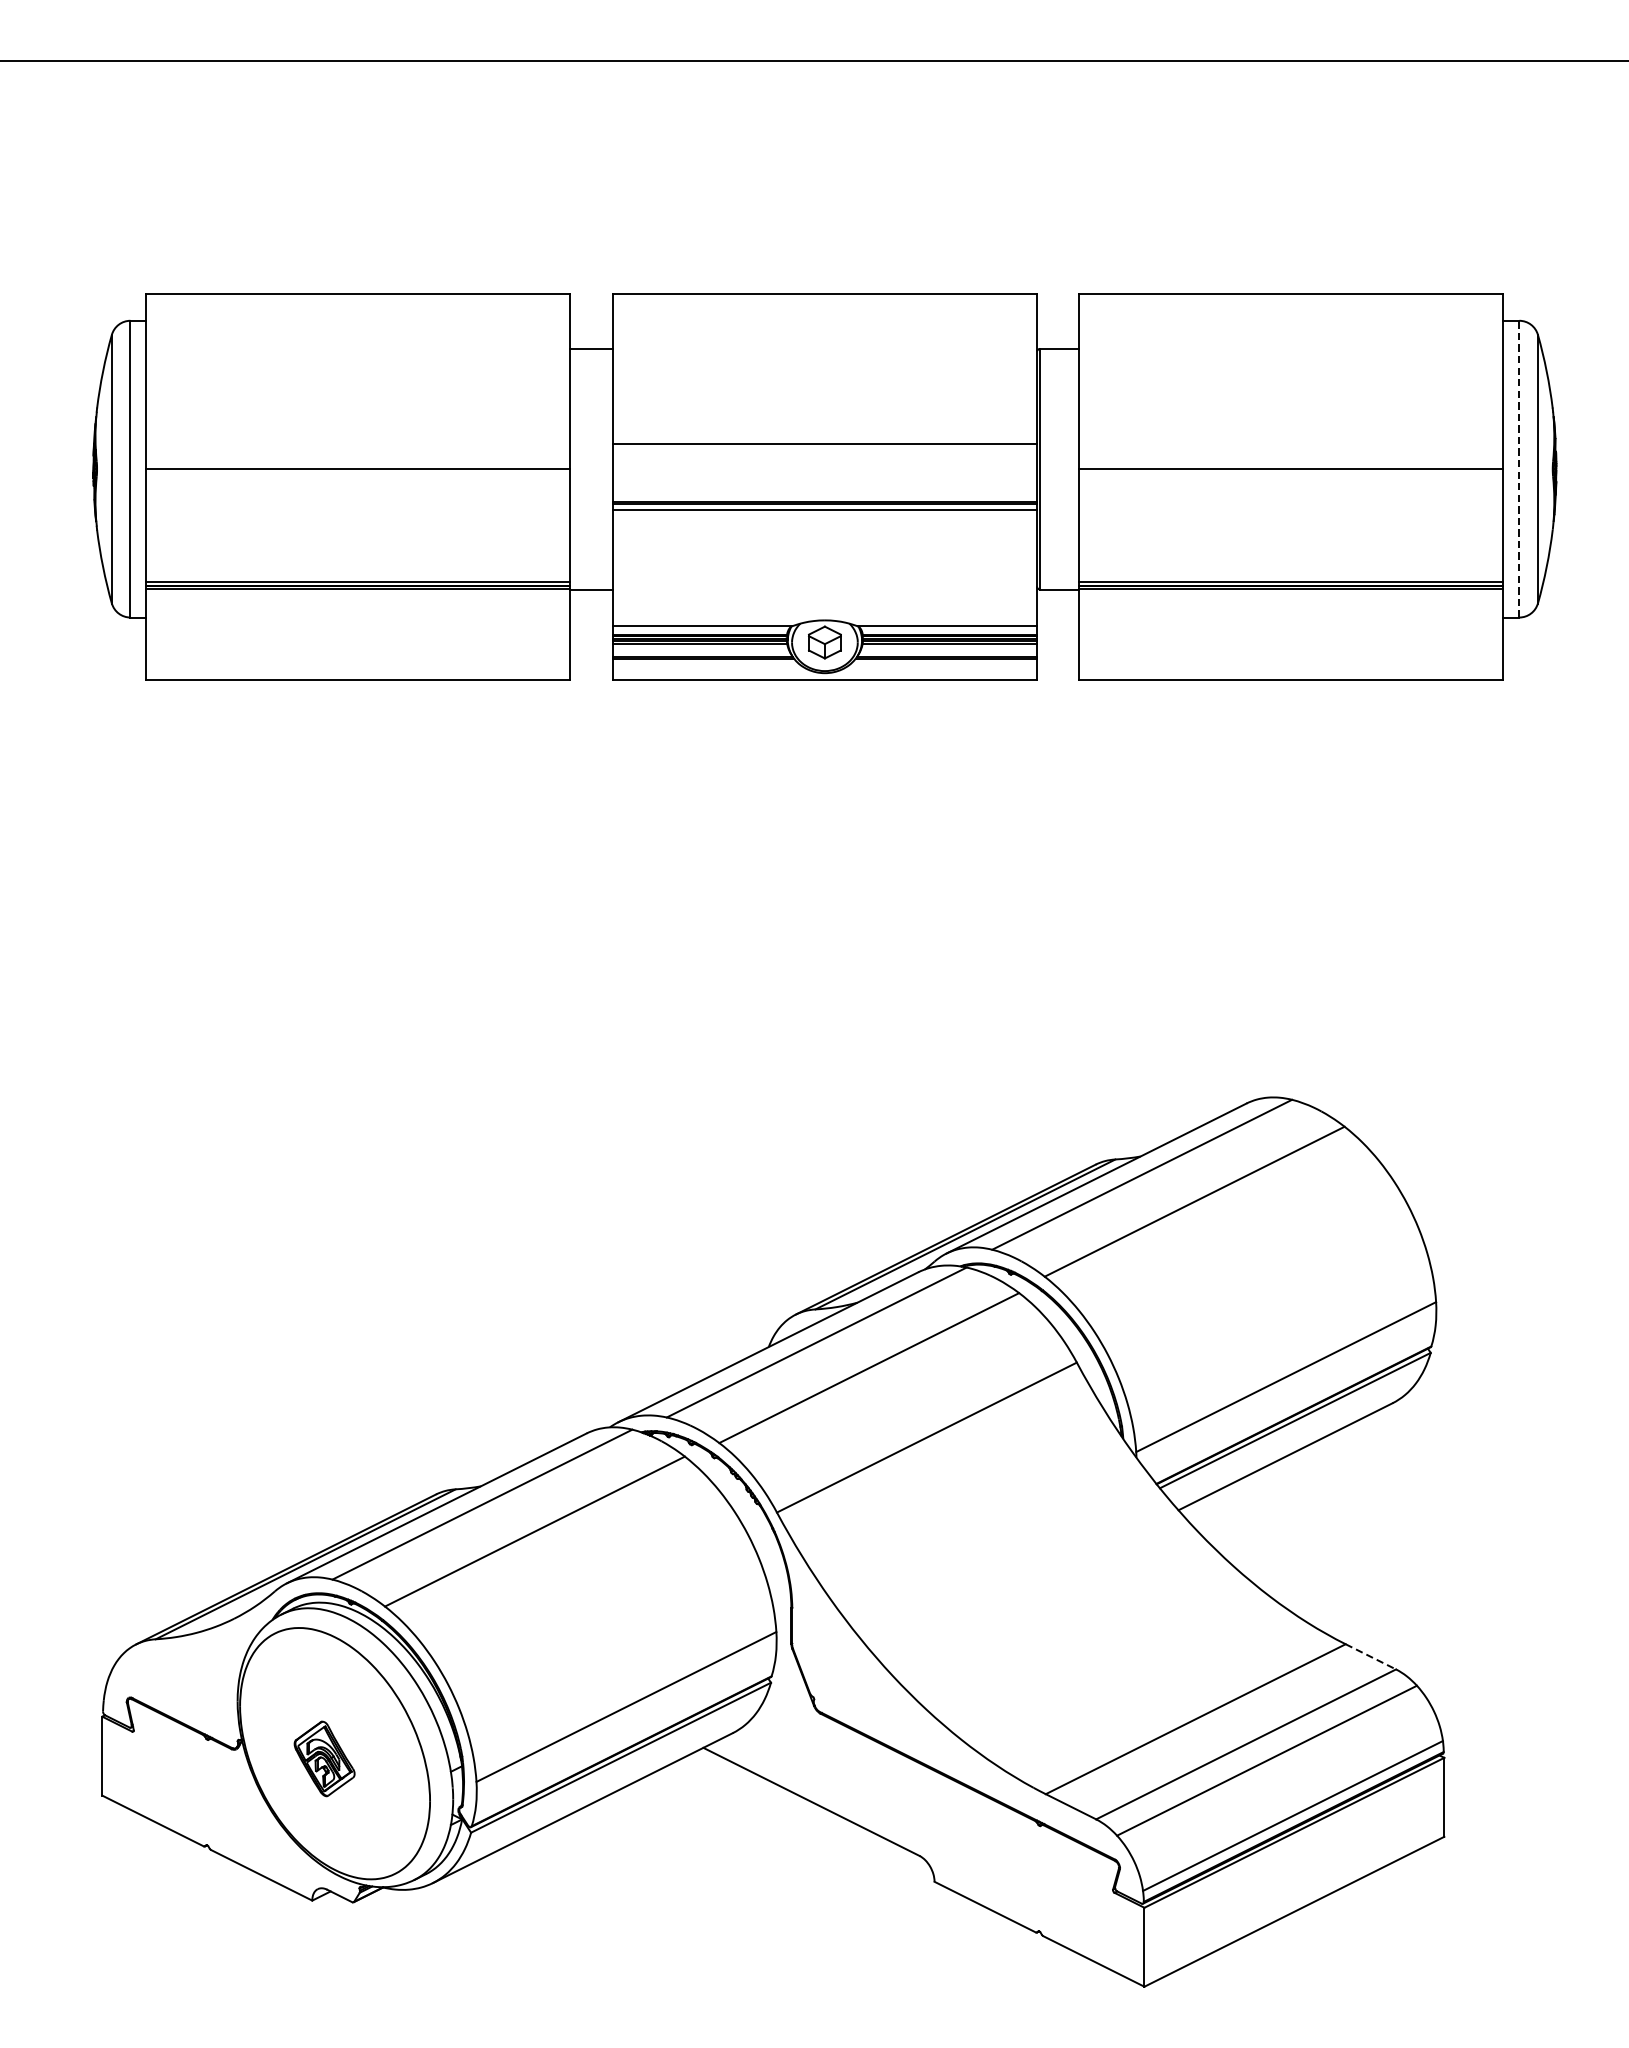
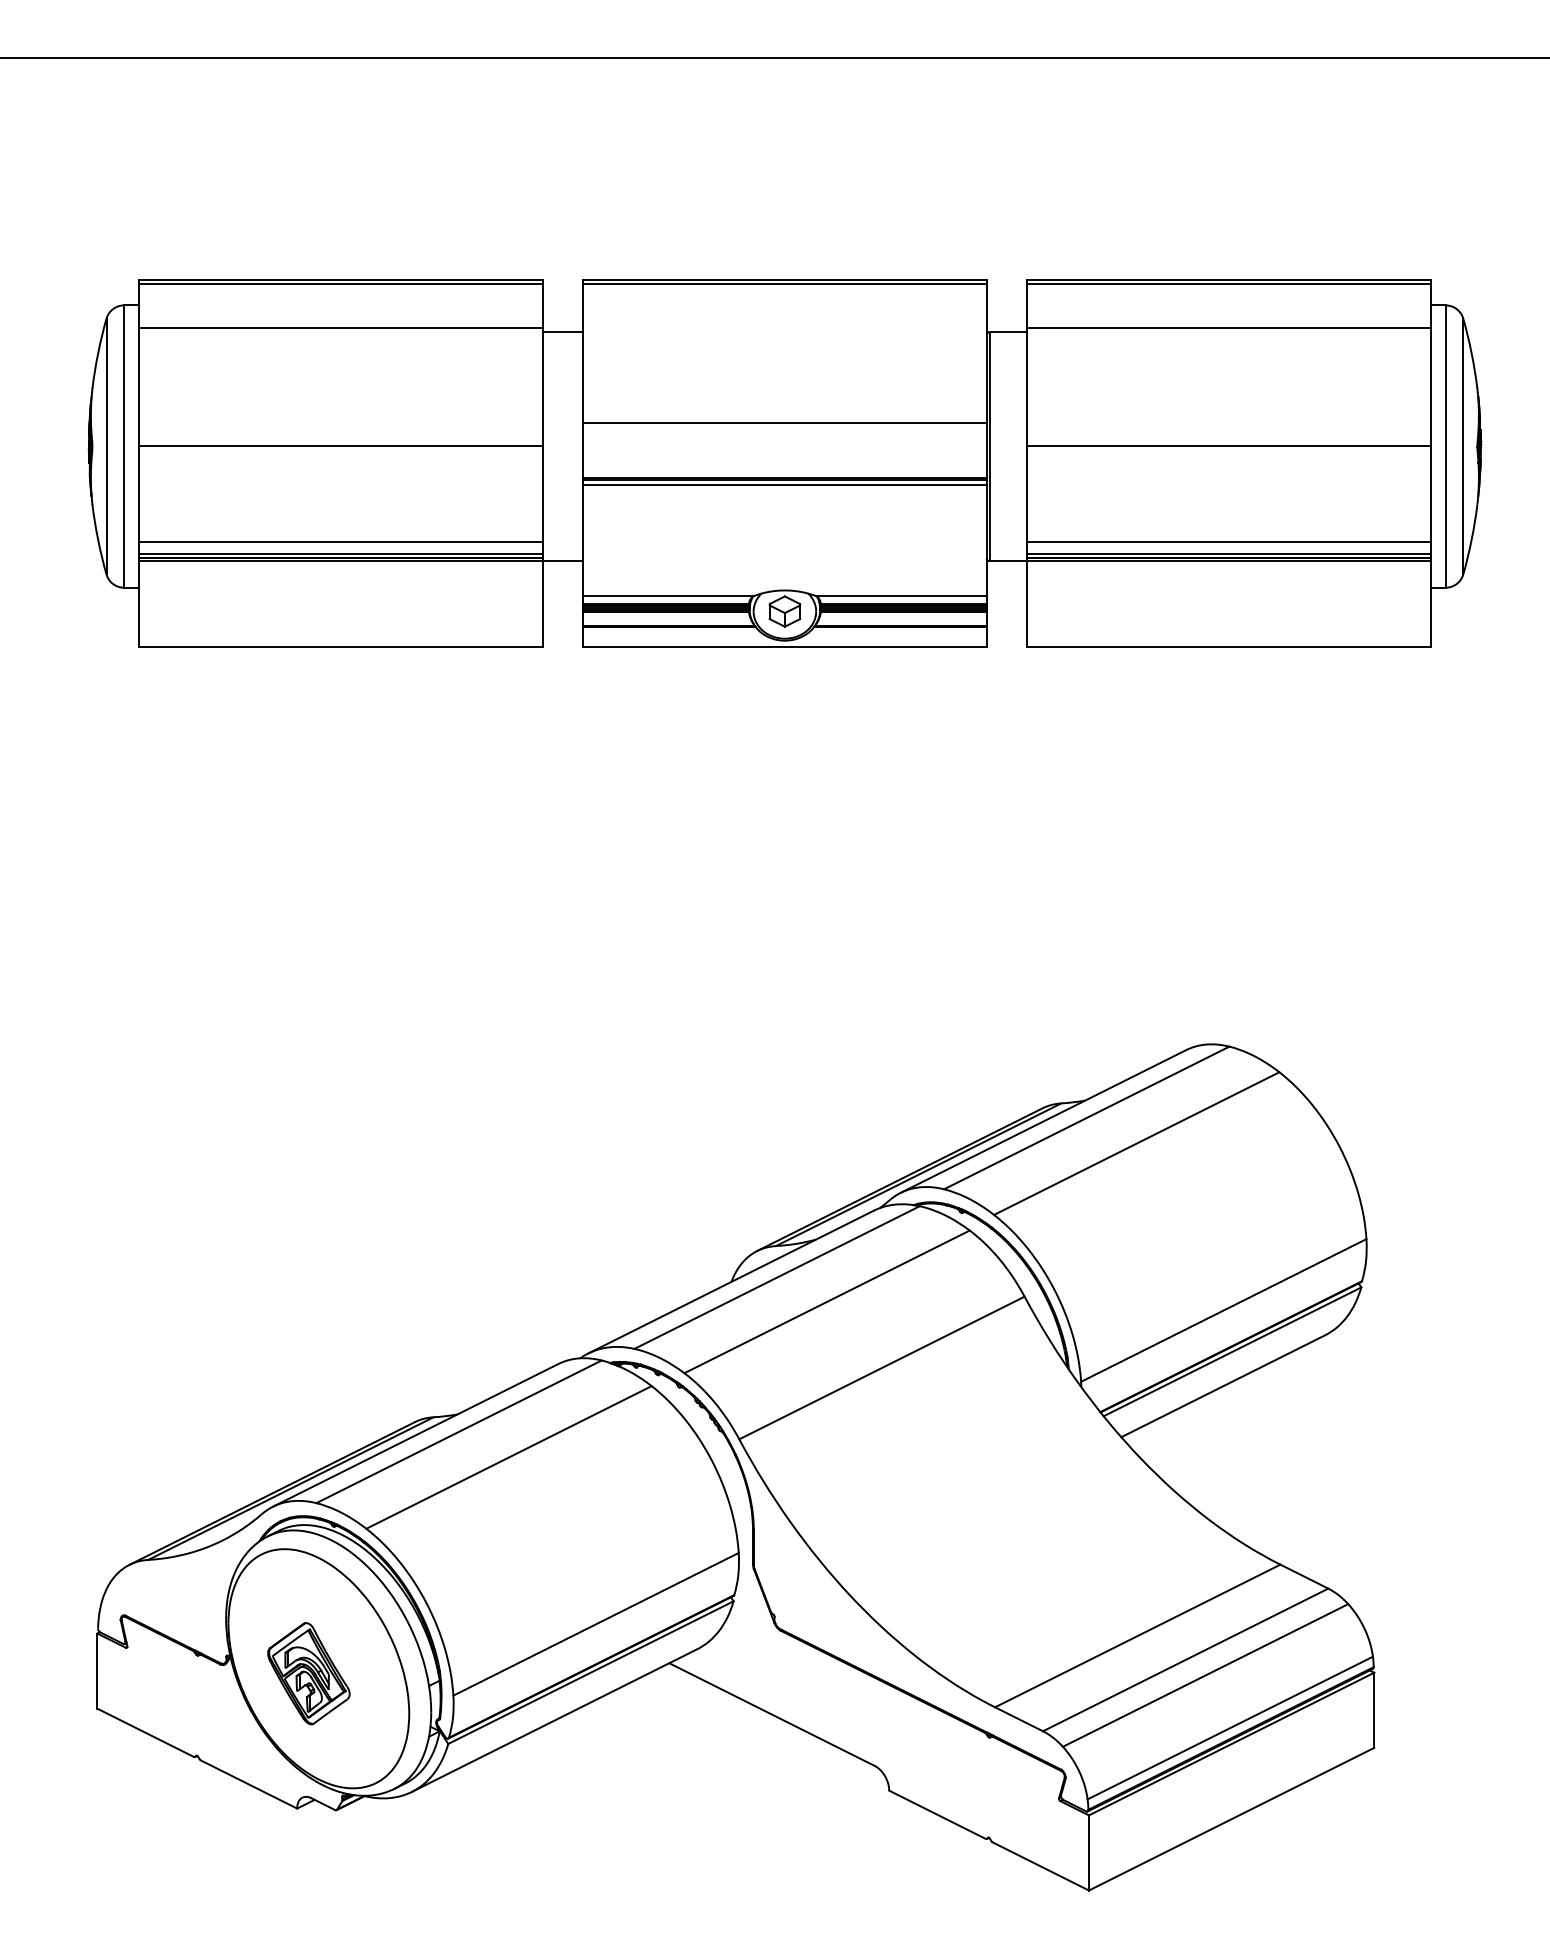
line: (357, 297) -> (340, 283), added
line: (1291, 297) -> (1228, 283), added
line: (824, 298) -> (784, 284), added
line: (357, 345) -> (340, 328), added
line: (1291, 345) -> (1228, 328), added
line: (1519, 469) -> (1445, 446), dashed -> solid
line: (357, 568) -> (340, 541), added
line: (1291, 568) -> (1228, 541), added
line: (1371, 1656) -> (1304, 1576), dashed -> solid
part: (324, 1758) -> (308, 1673), size x1.43

